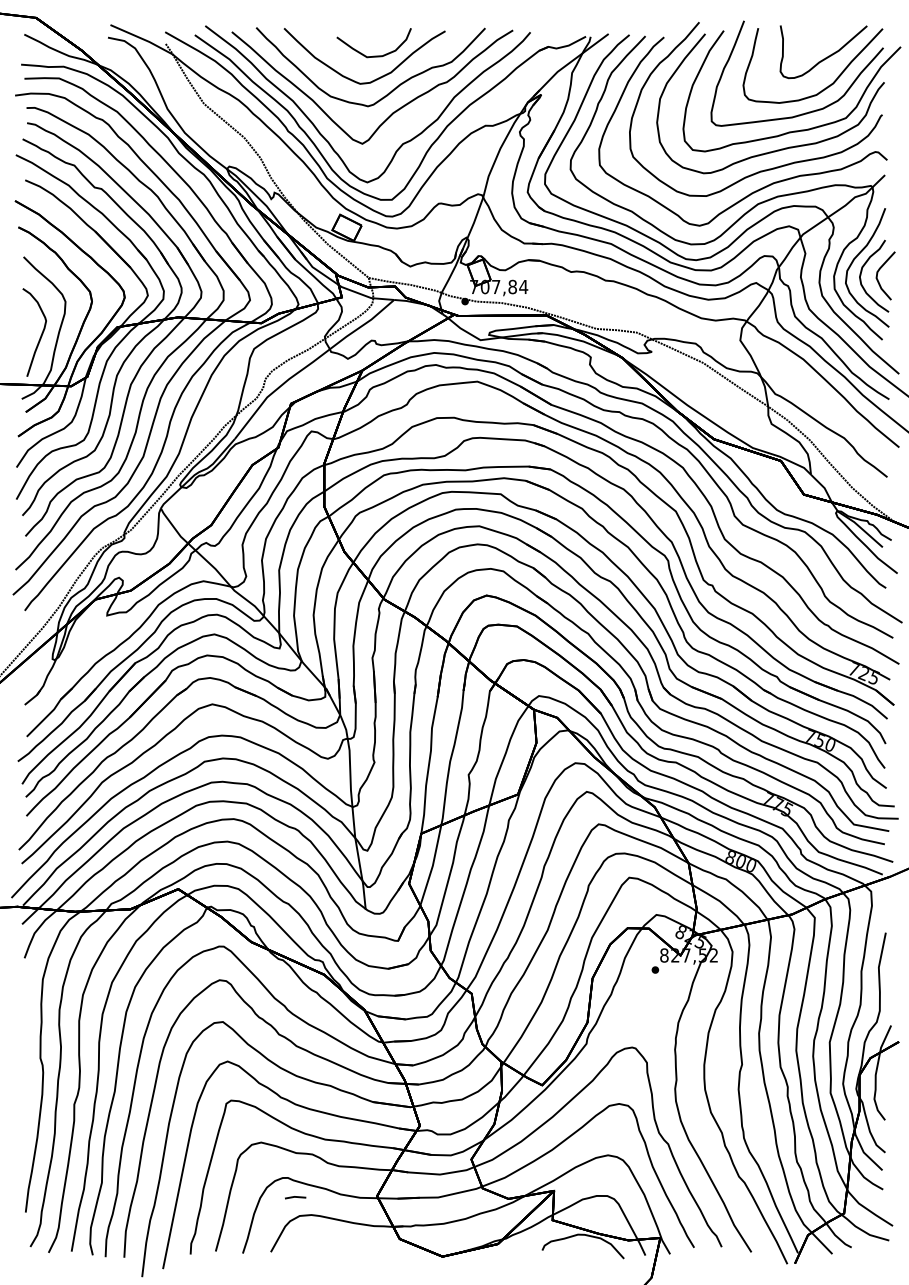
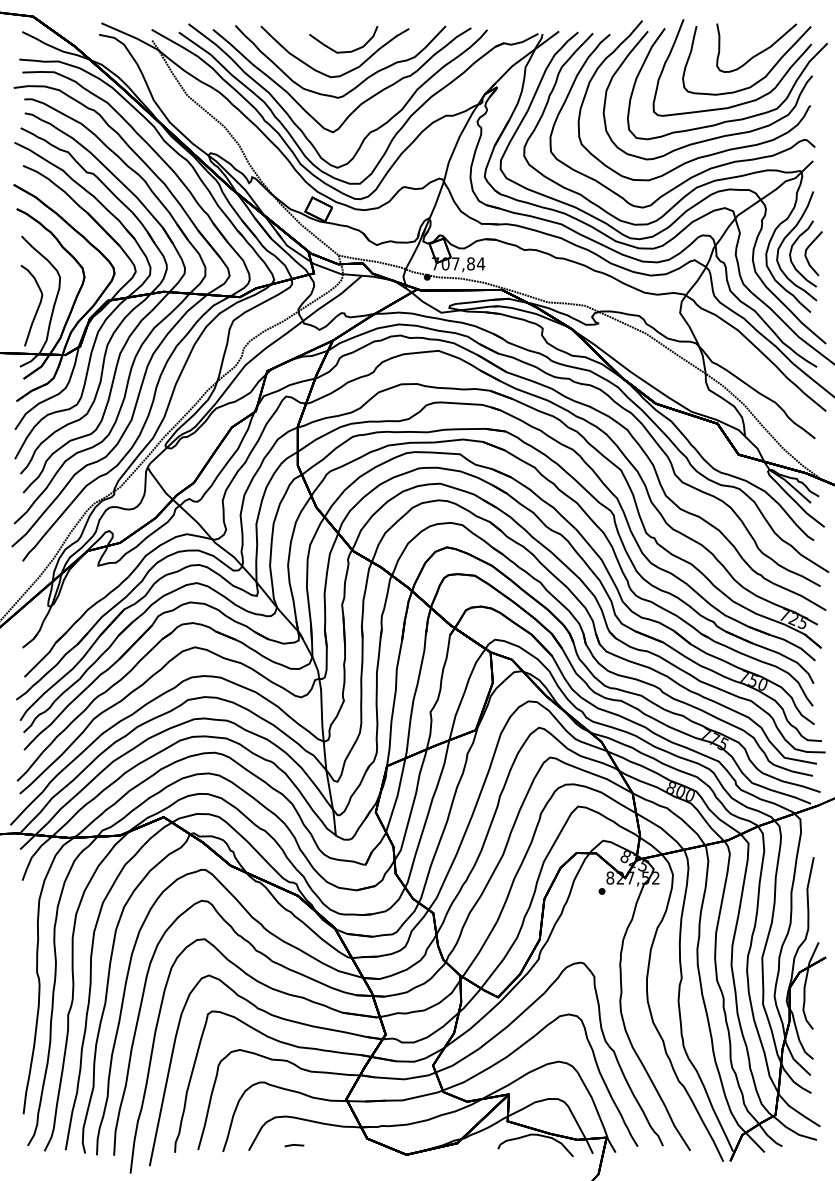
line: (295, 1197) -> (294, 1145), moved

